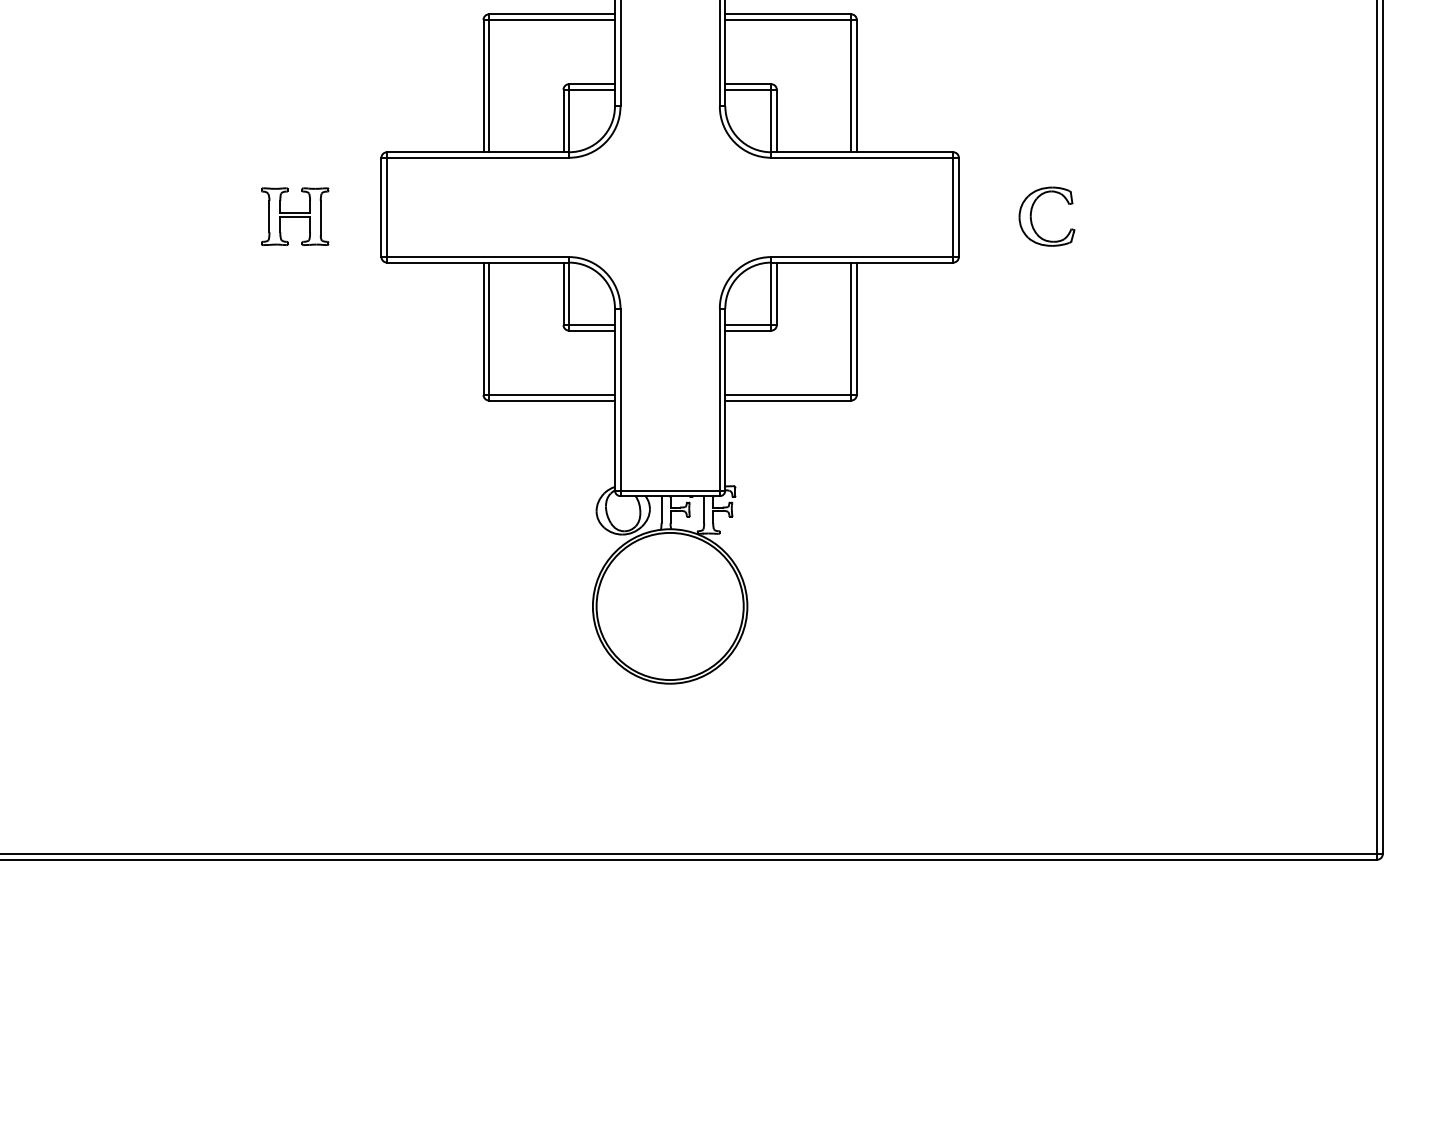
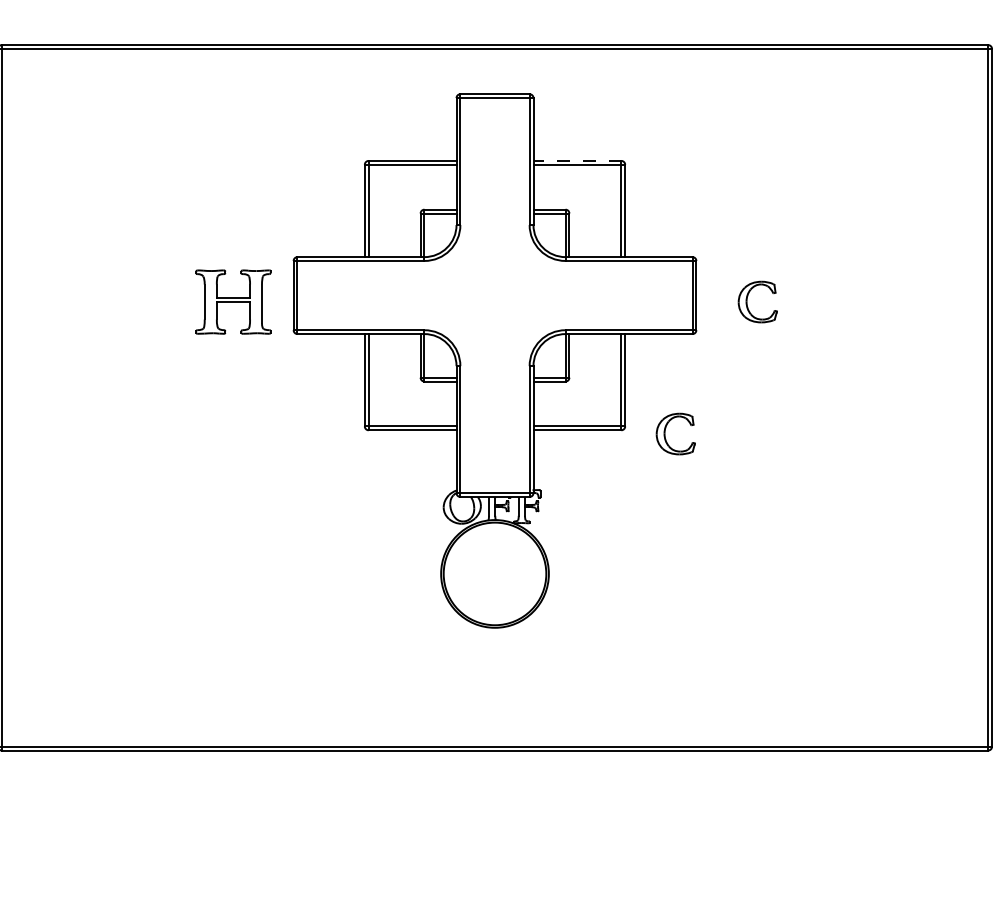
line: (788, 13) -> (577, 160), solid -> dashed
part: (295, 215) -> (233, 301), size x1.6
part: (914, 405) -> (665, 433), added

